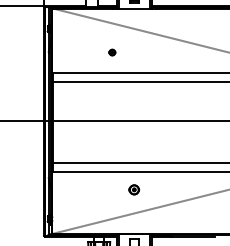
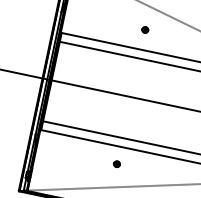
part: (112, 52) -> (145, 29), moved
part: (134, 189) -> (117, 164), size x0.62

